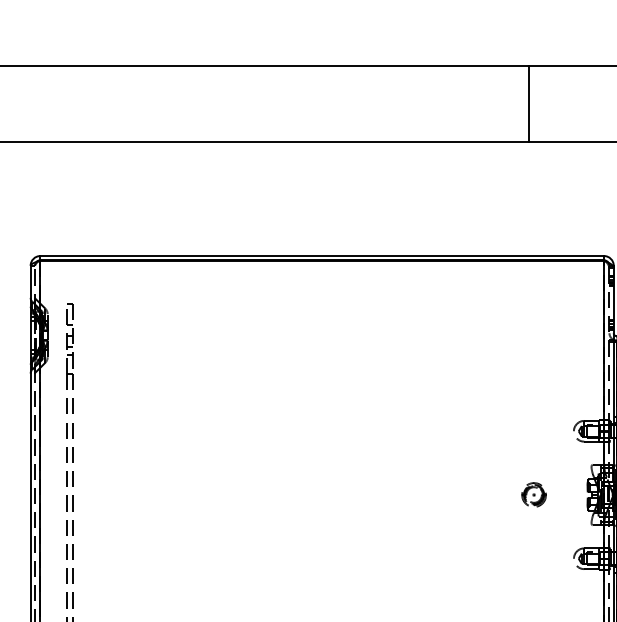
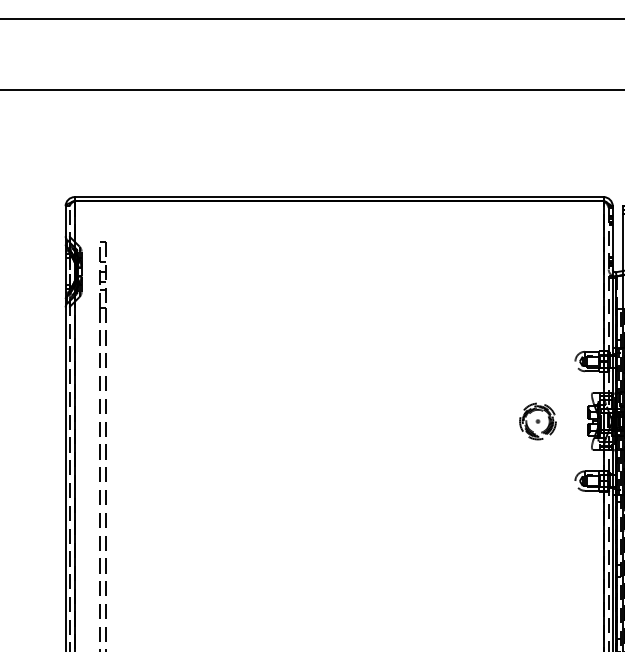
line: (529, 104) -> (533, 54), removed
part: (533, 494) -> (537, 420), size x1.6

